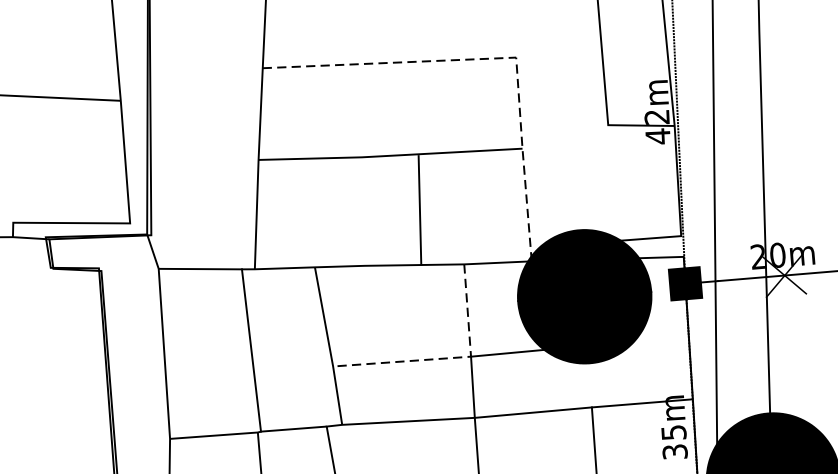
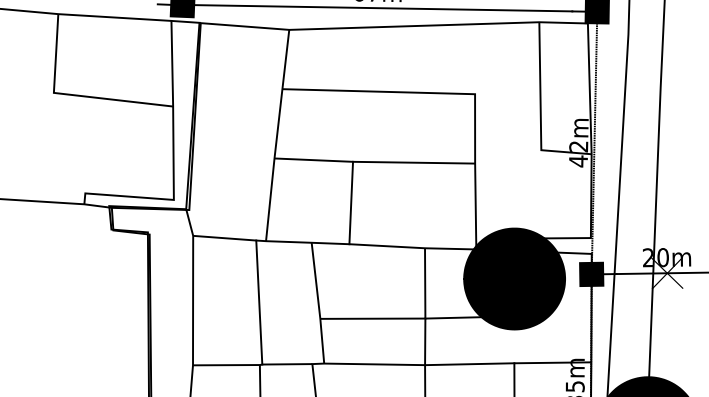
line: (493, 58) -> (457, 93), dashed -> solid
line: (420, 209) -> (351, 202), moved
line: (448, 358) -> (408, 318), dashed -> solid

